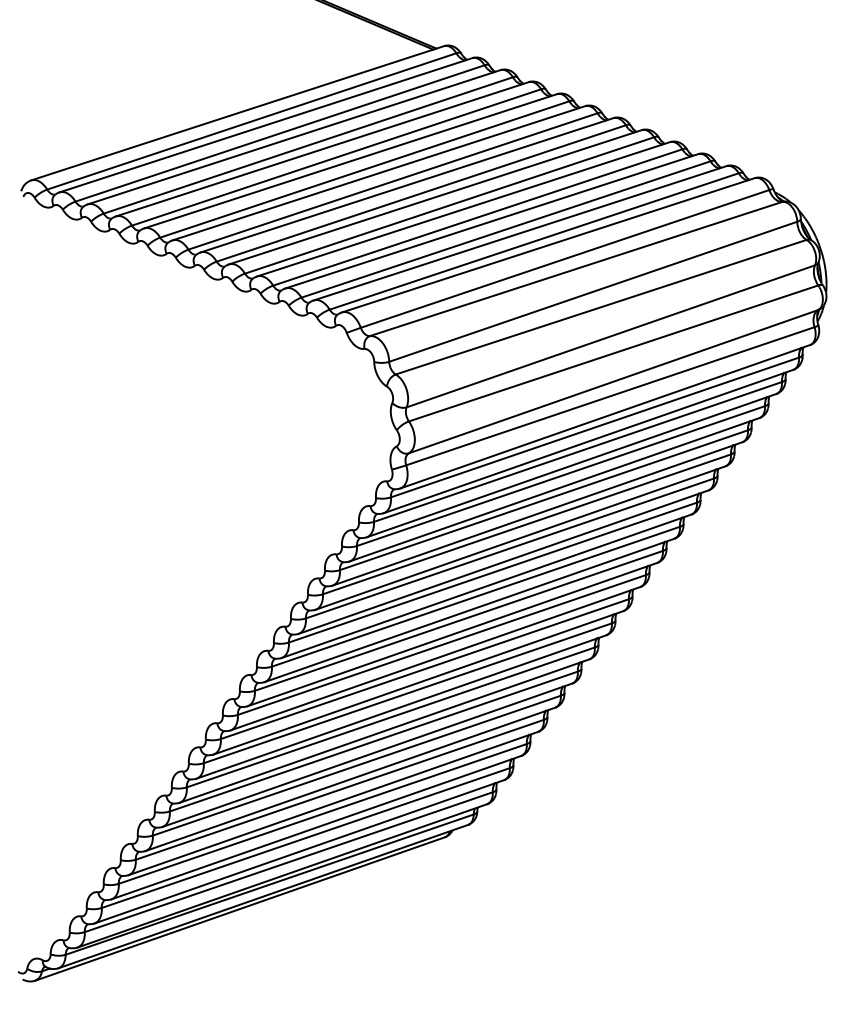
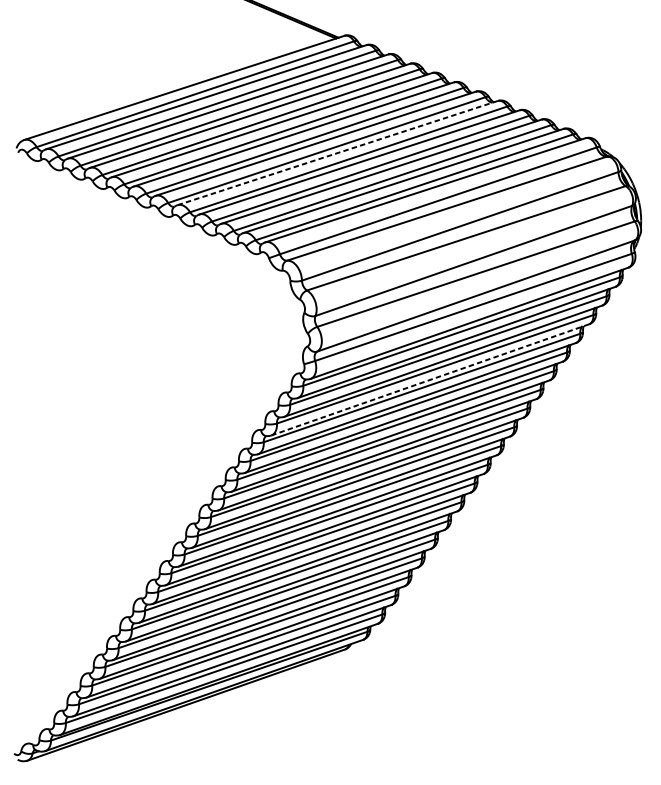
line: (434, 197) -> (337, 153), solid -> dashed
line: (554, 489) -> (430, 379), solid -> dashed

